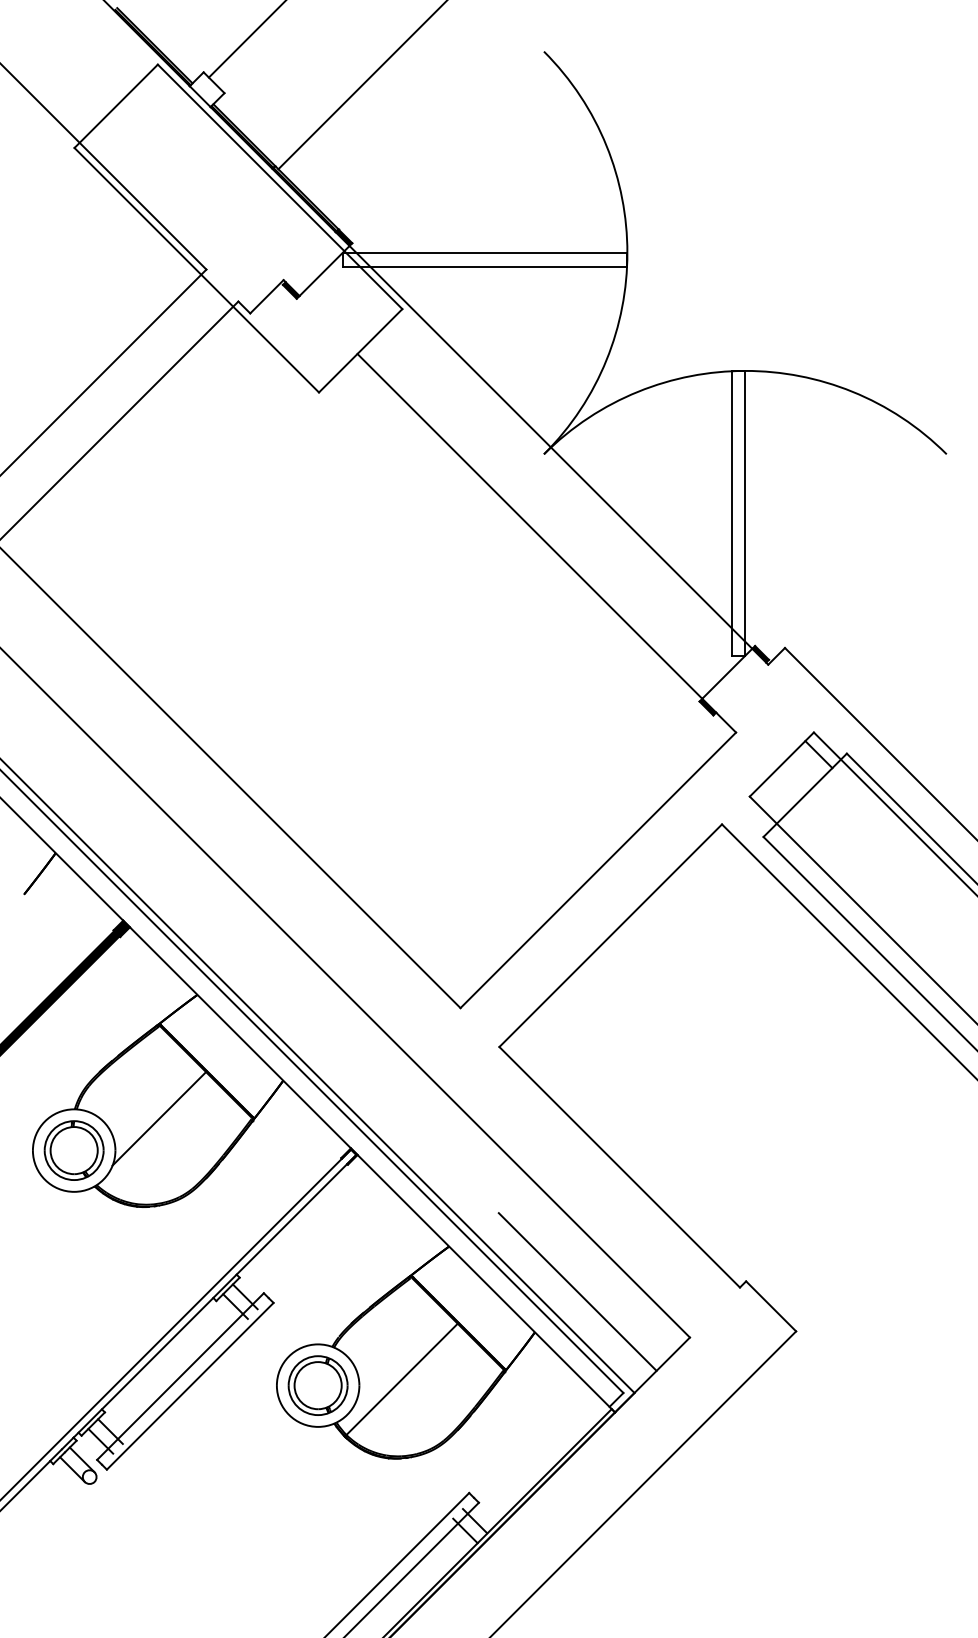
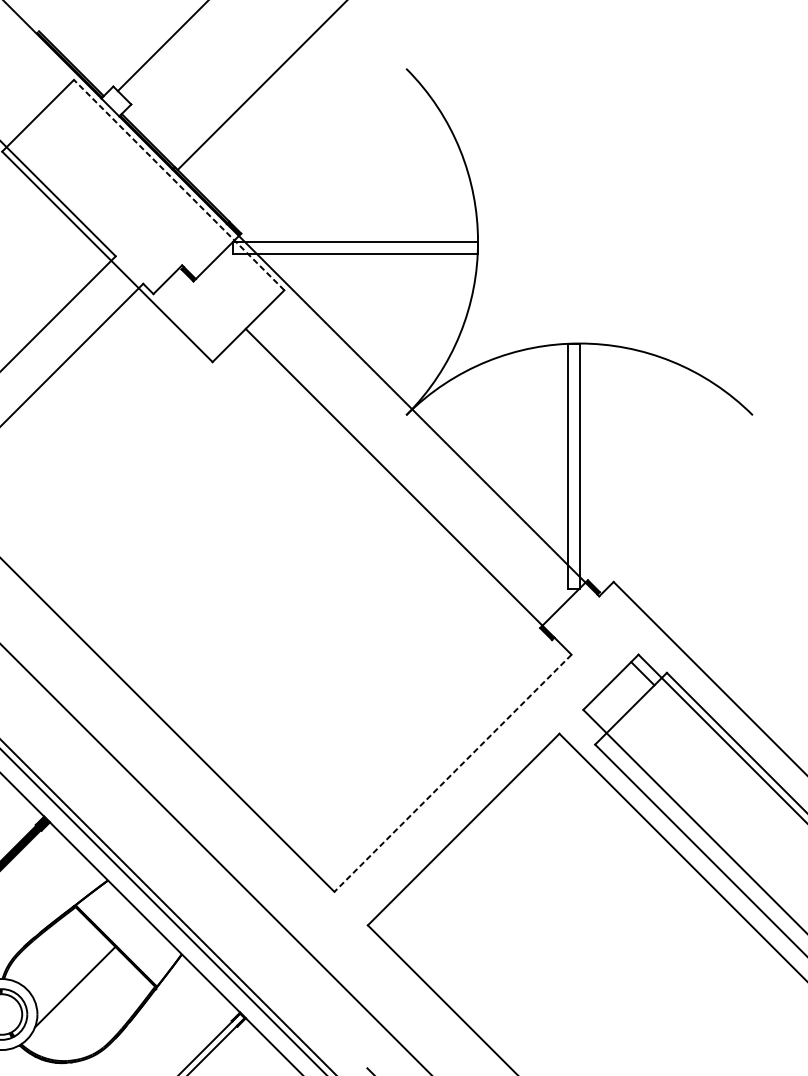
line: (280, 186) -> (179, 184), solid -> dashed
line: (598, 870) -> (453, 773), solid -> dashed

